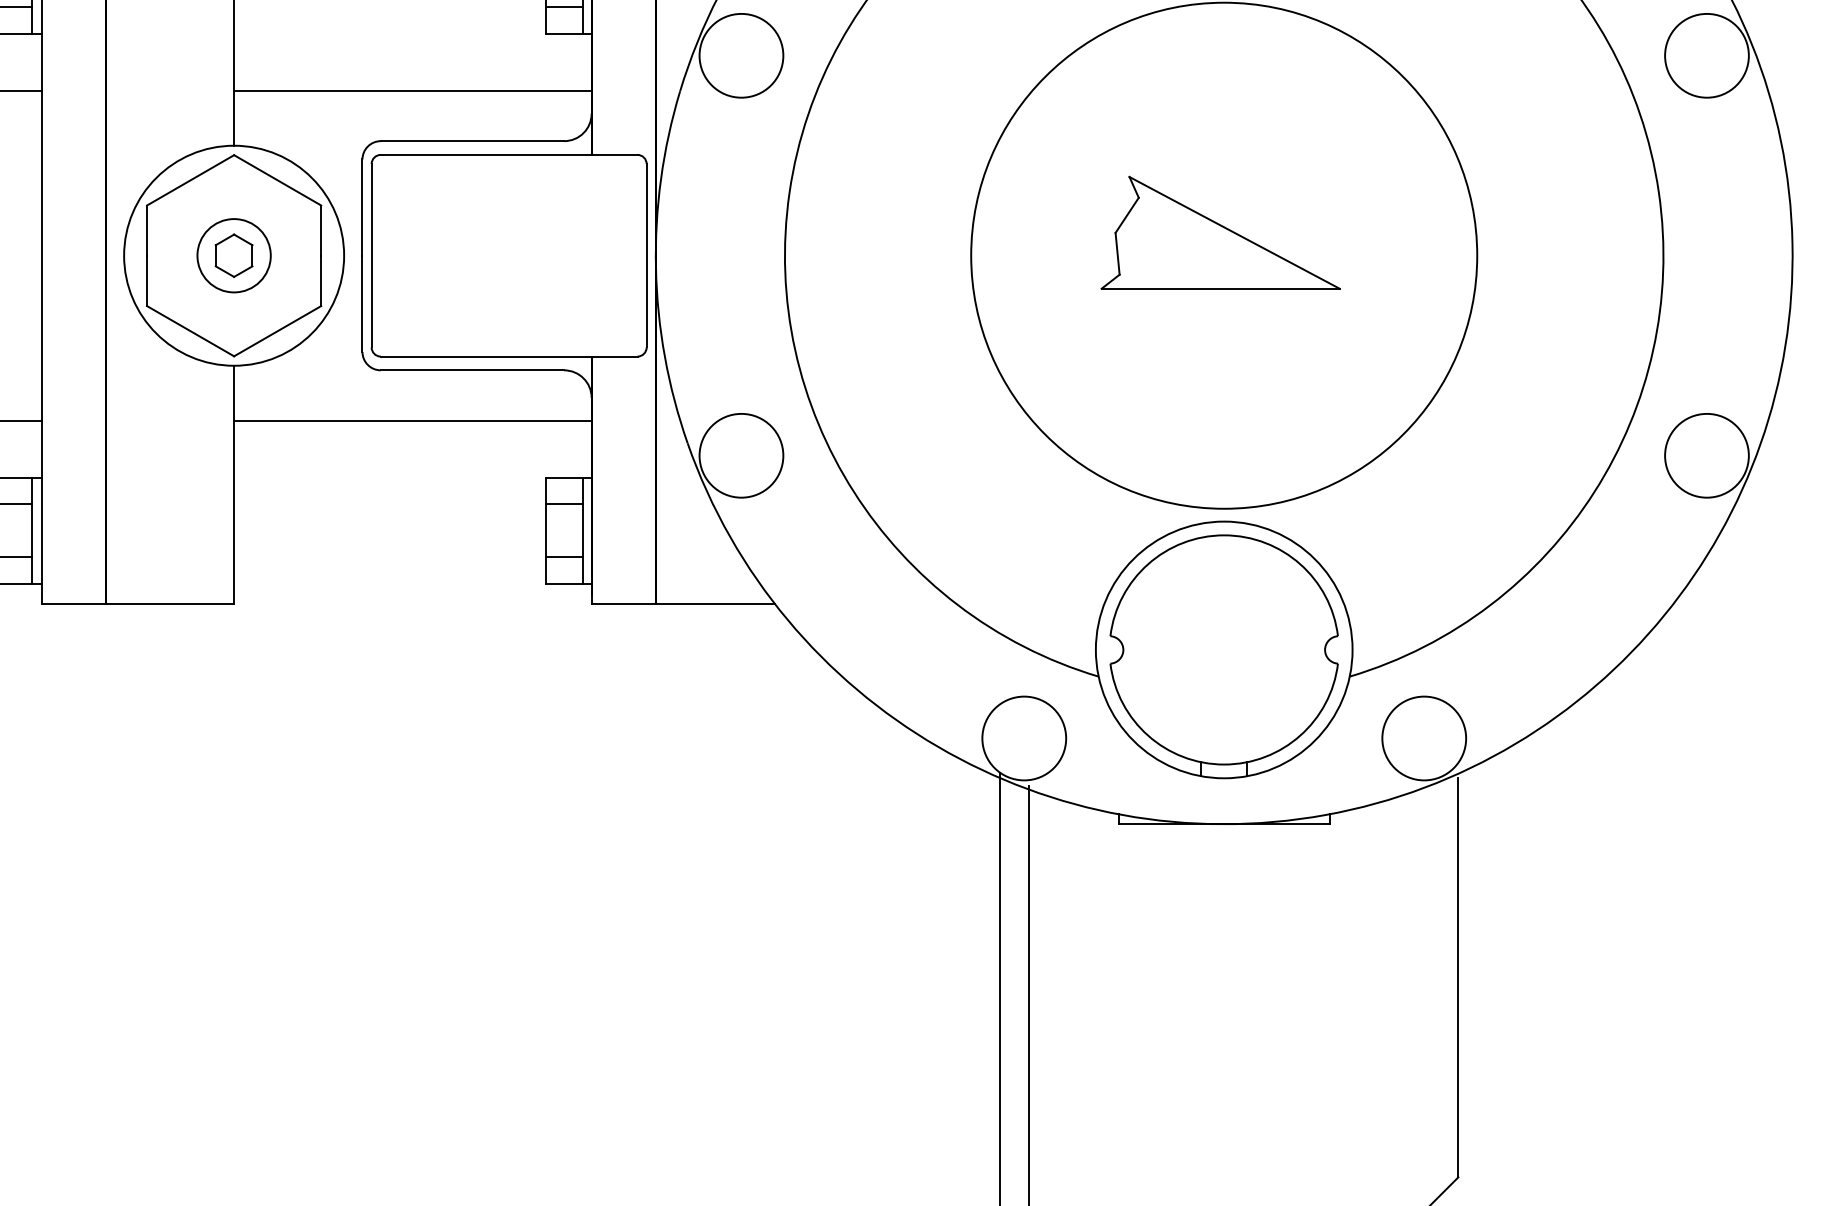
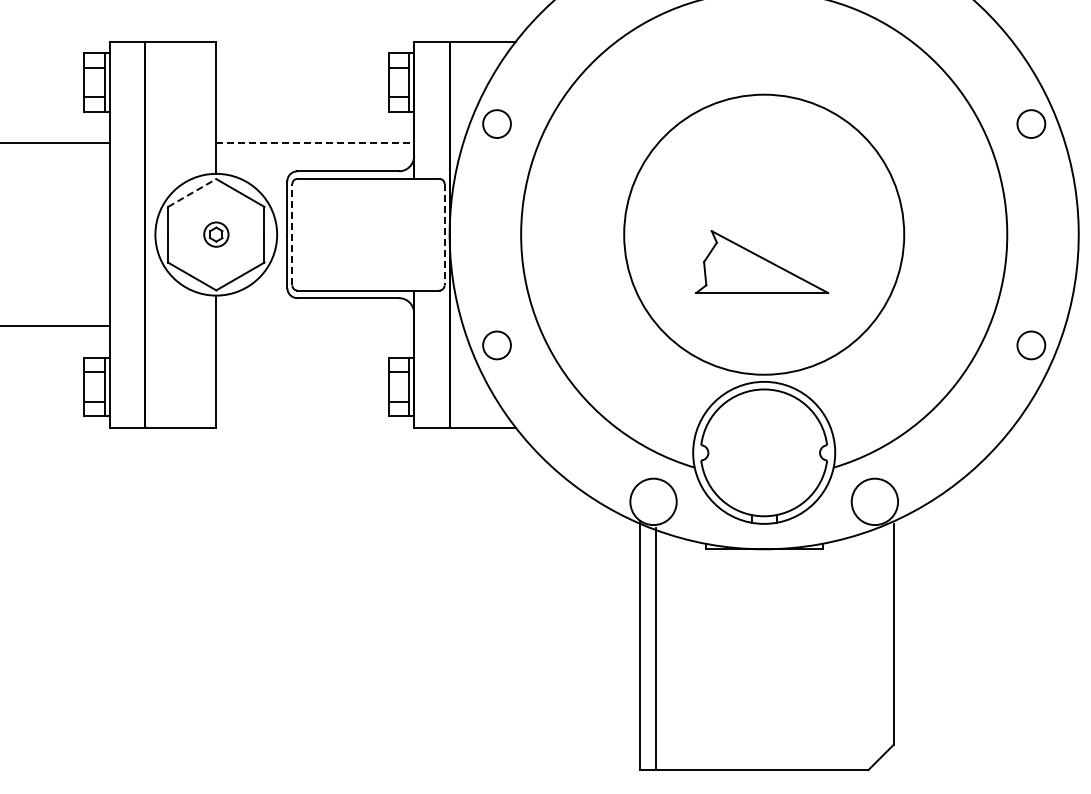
circle: (740, 54) -> (496, 123), size x0.6
circle: (1707, 54) -> (1031, 123), size x0.6
line: (413, 90) -> (315, 143), solid -> dashed
line: (191, 181) -> (192, 193), solid -> dashed
part: (1221, 233) -> (762, 262), moved
part: (234, 255) -> (216, 234), size x0.6
line: (371, 255) -> (292, 234), solid -> dashed
line: (646, 255) -> (444, 234), solid -> dashed
line: (413, 421) -> (315, 326), removed
circle: (740, 455) -> (496, 345), size x0.6
circle: (1707, 455) -> (1031, 345), size x0.6

